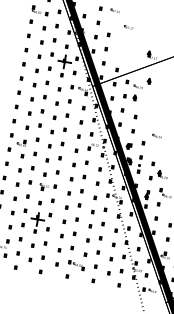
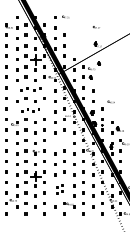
part: (127, 27) -> (95, 27), moved
part: (50, 100) -> (30, 89), size x0.7
part: (45, 128) -> (30, 110), size x0.6
part: (77, 177) -> (59, 141), removed
part: (66, 242) -> (59, 189), size x0.6

